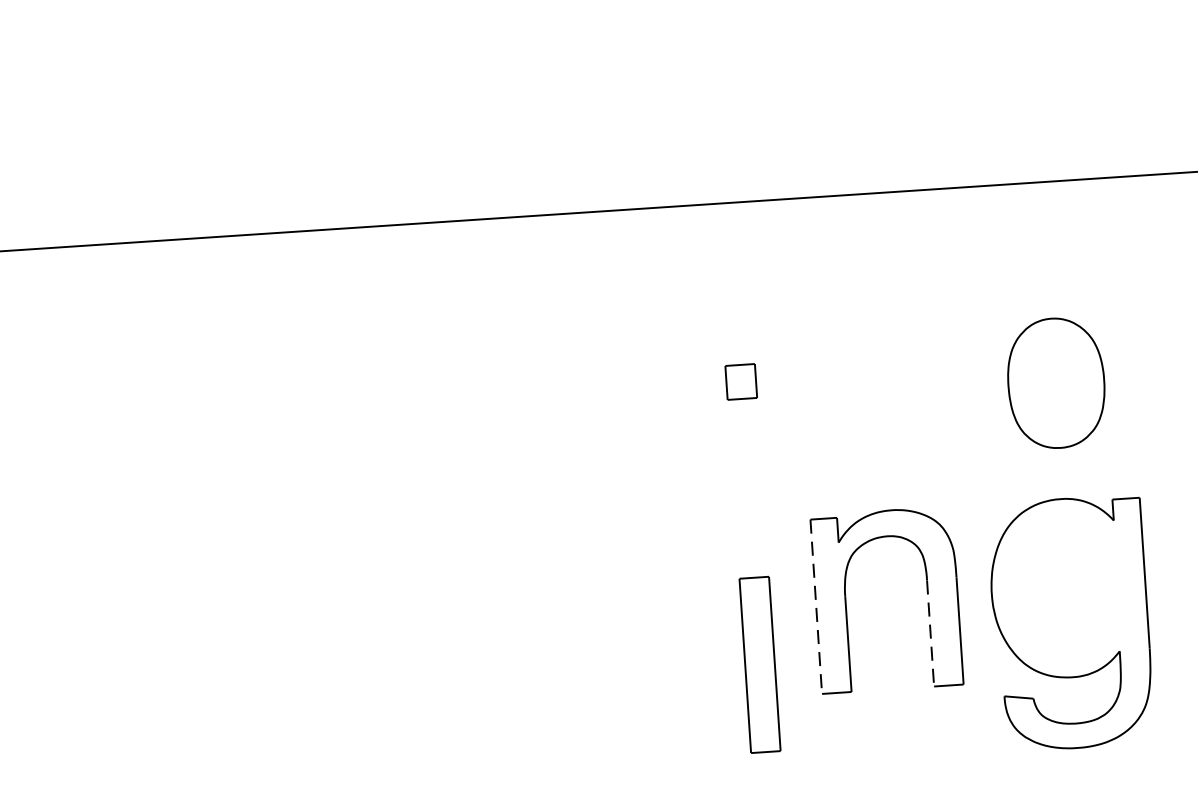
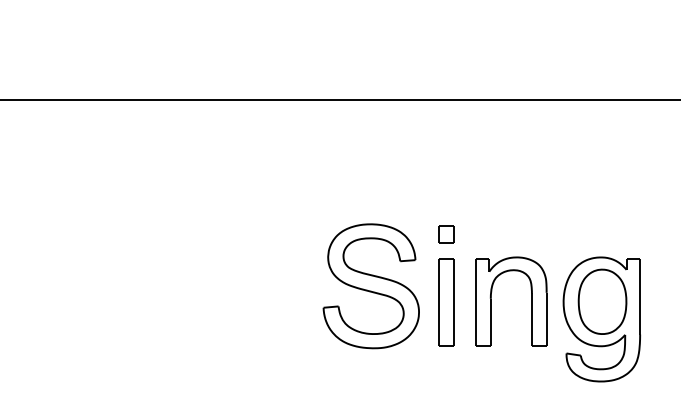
part: (741, 381) -> (446, 234), moved
part: (1056, 382) -> (602, 301), moved
part: (602, 588) -> (370, 286), added
line: (817, 608) -> (476, 303), dashed -> solid
line: (929, 634) -> (531, 320), dashed -> solid
part: (760, 664) -> (446, 302), moved

